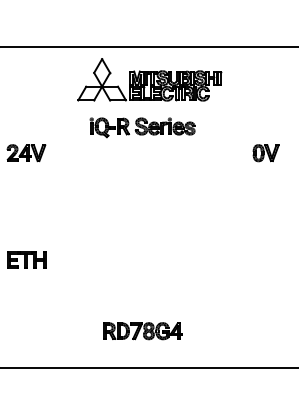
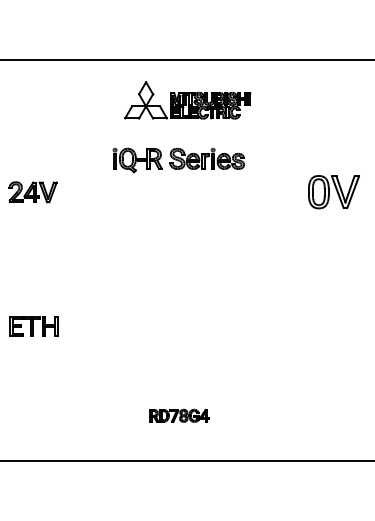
part: (149, 79) -> (187, 99), size x0.7
part: (265, 153) -> (333, 192), size x1.6
part: (142, 331) -> (178, 416), size x0.6

